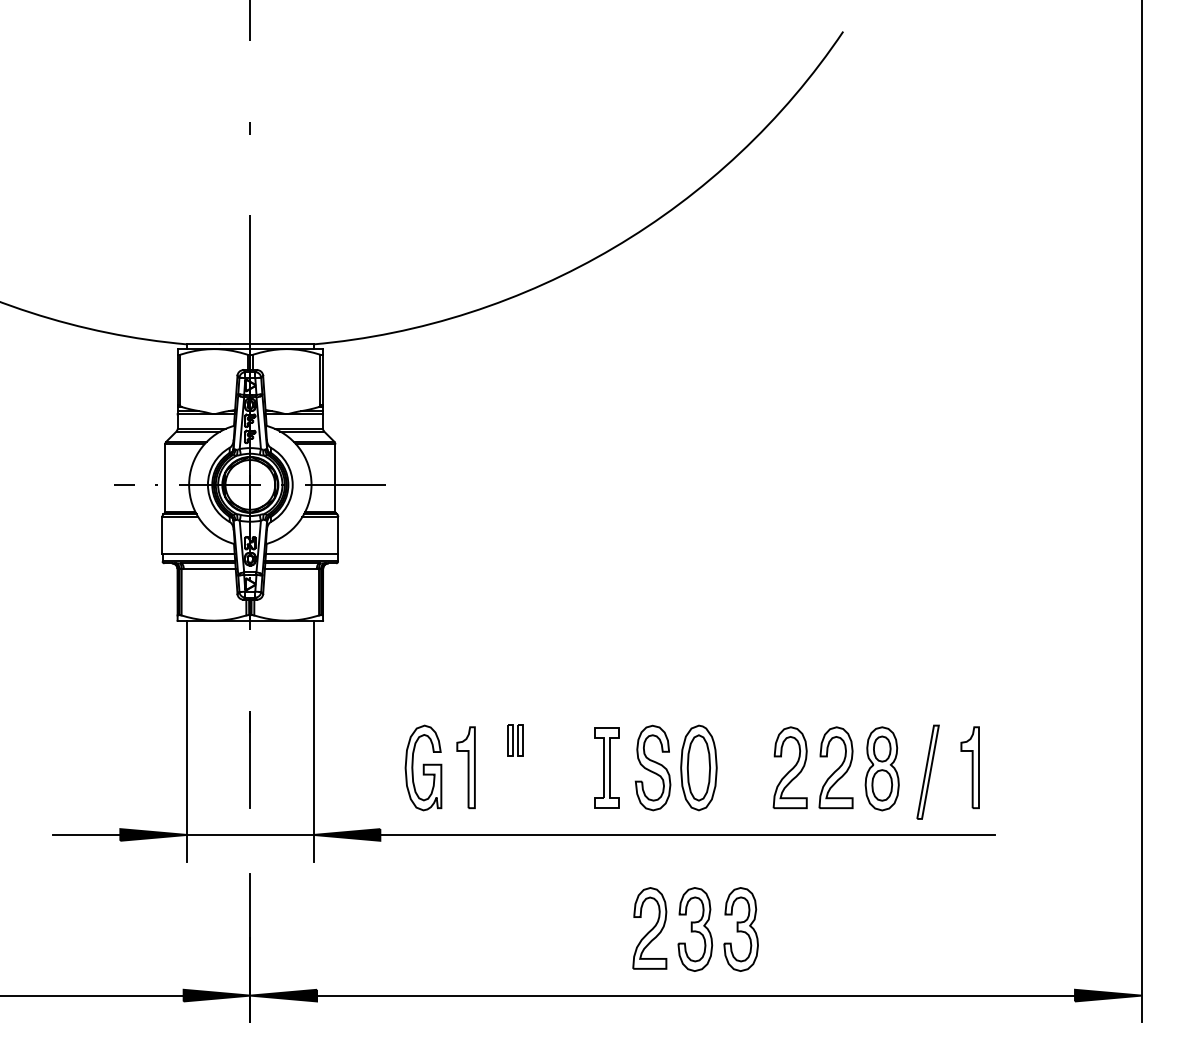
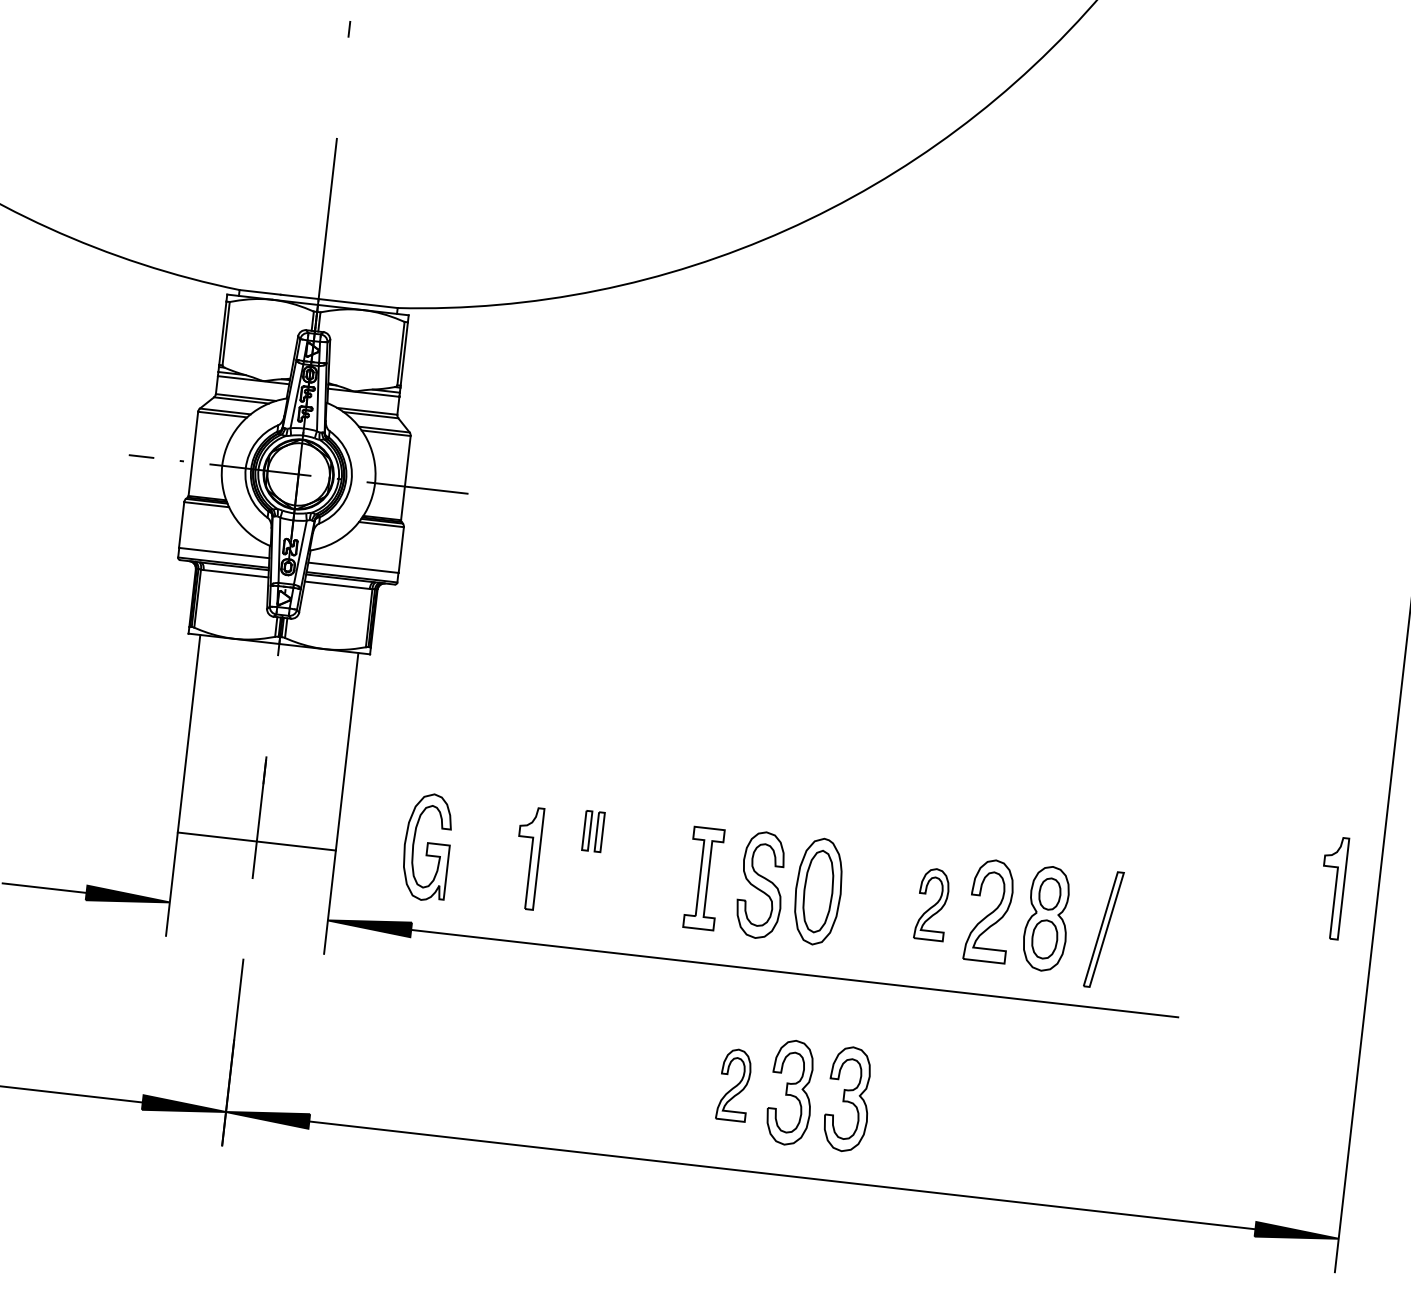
part: (423, 767) -> (427, 846), moved
part: (789, 767) -> (931, 903), size x0.7
part: (969, 767) -> (1331, 887), moved
line: (250, 834) -> (257, 840), moved
part: (649, 928) -> (733, 1084), size x0.7

